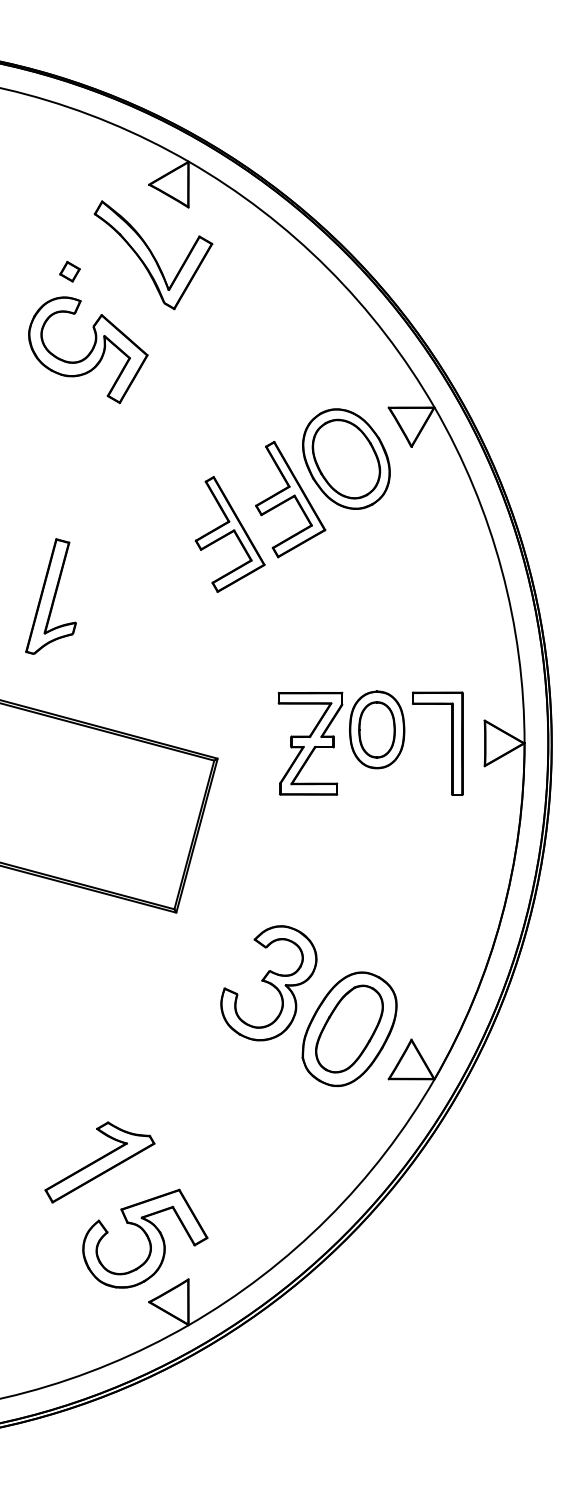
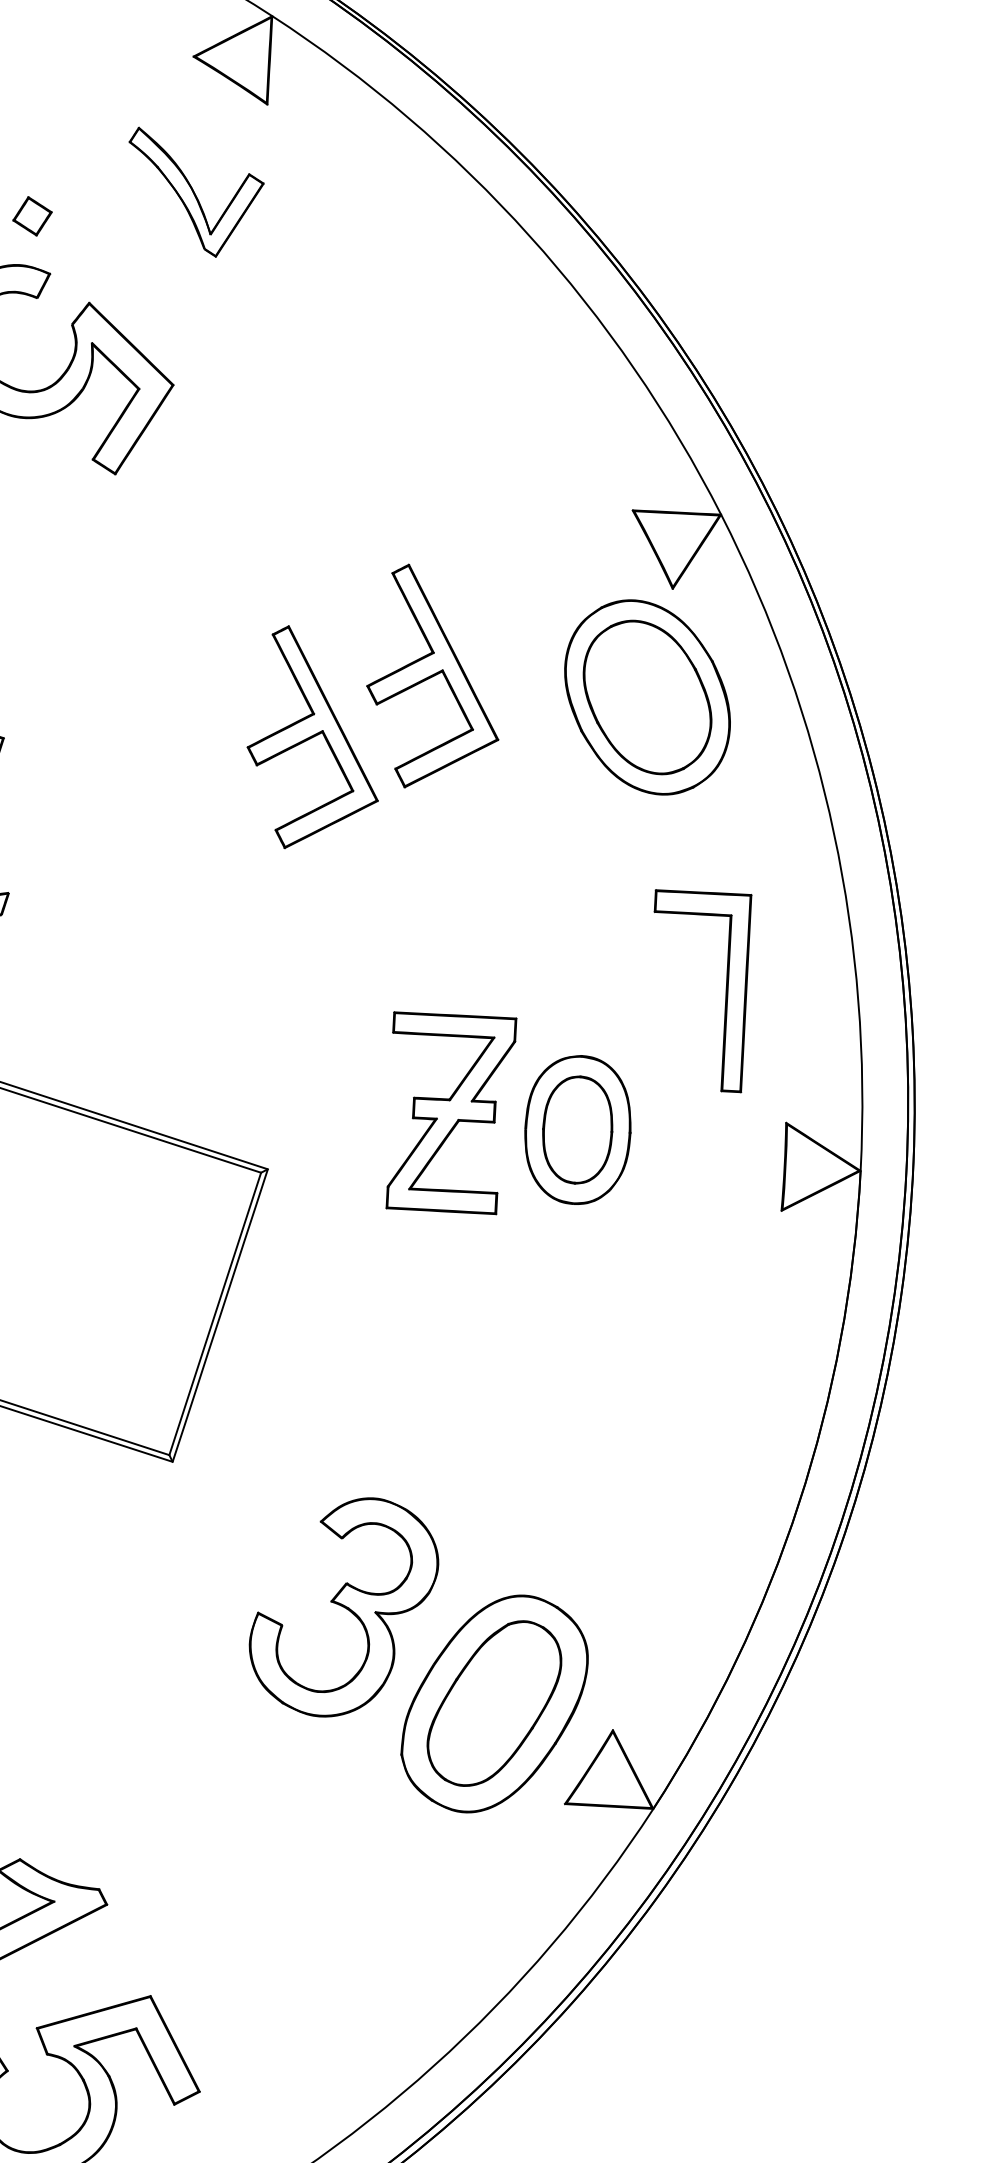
part: (153, 255) -> (195, 193), size x0.6
part: (346, 458) -> (647, 696), moved
part: (310, 743) -> (450, 1112), moved
part: (451, 743) -> (724, 992), moved

